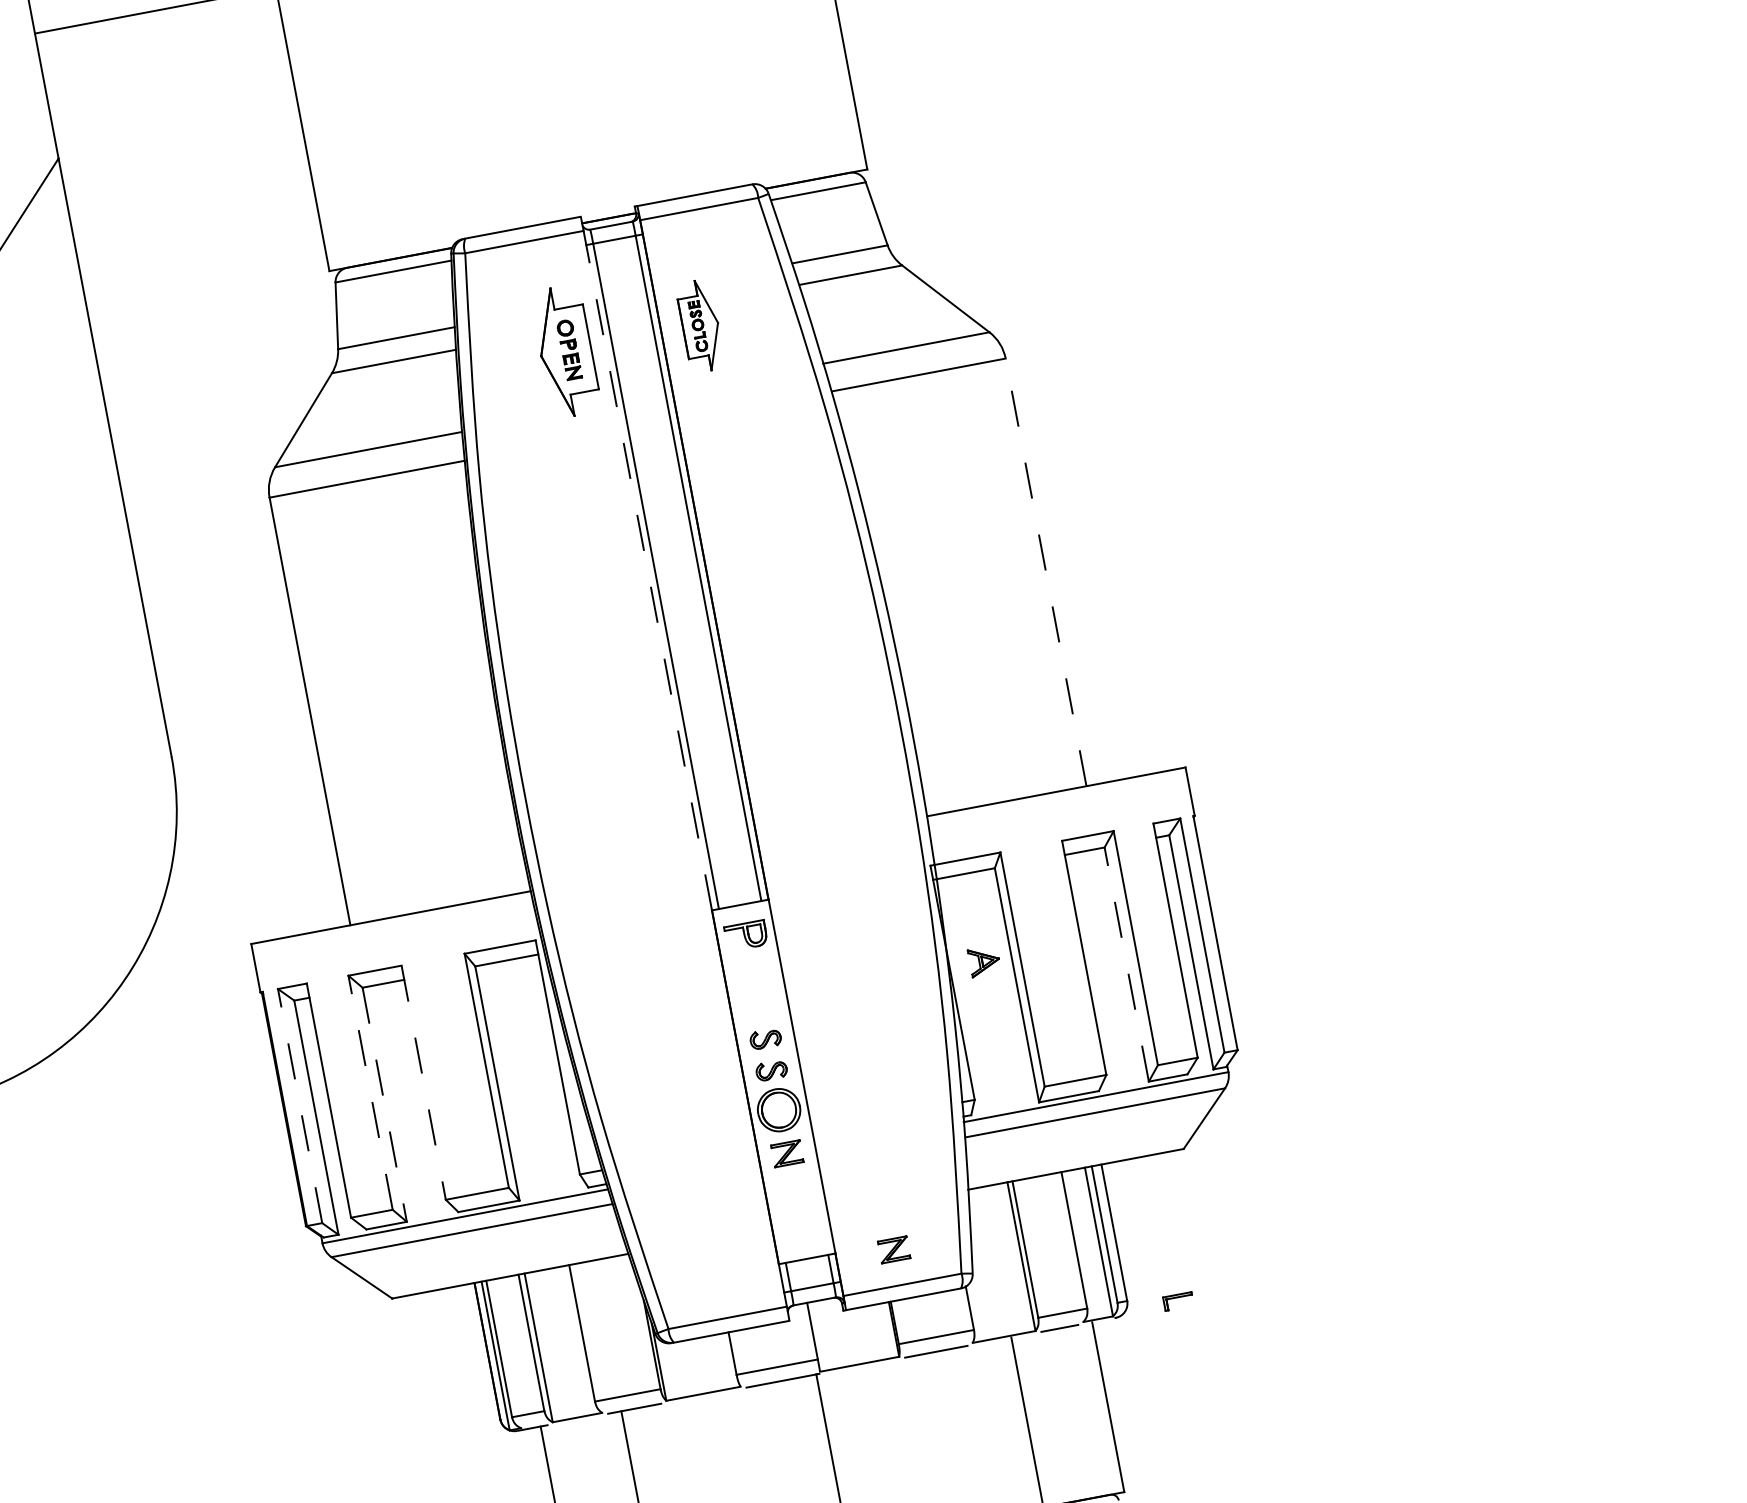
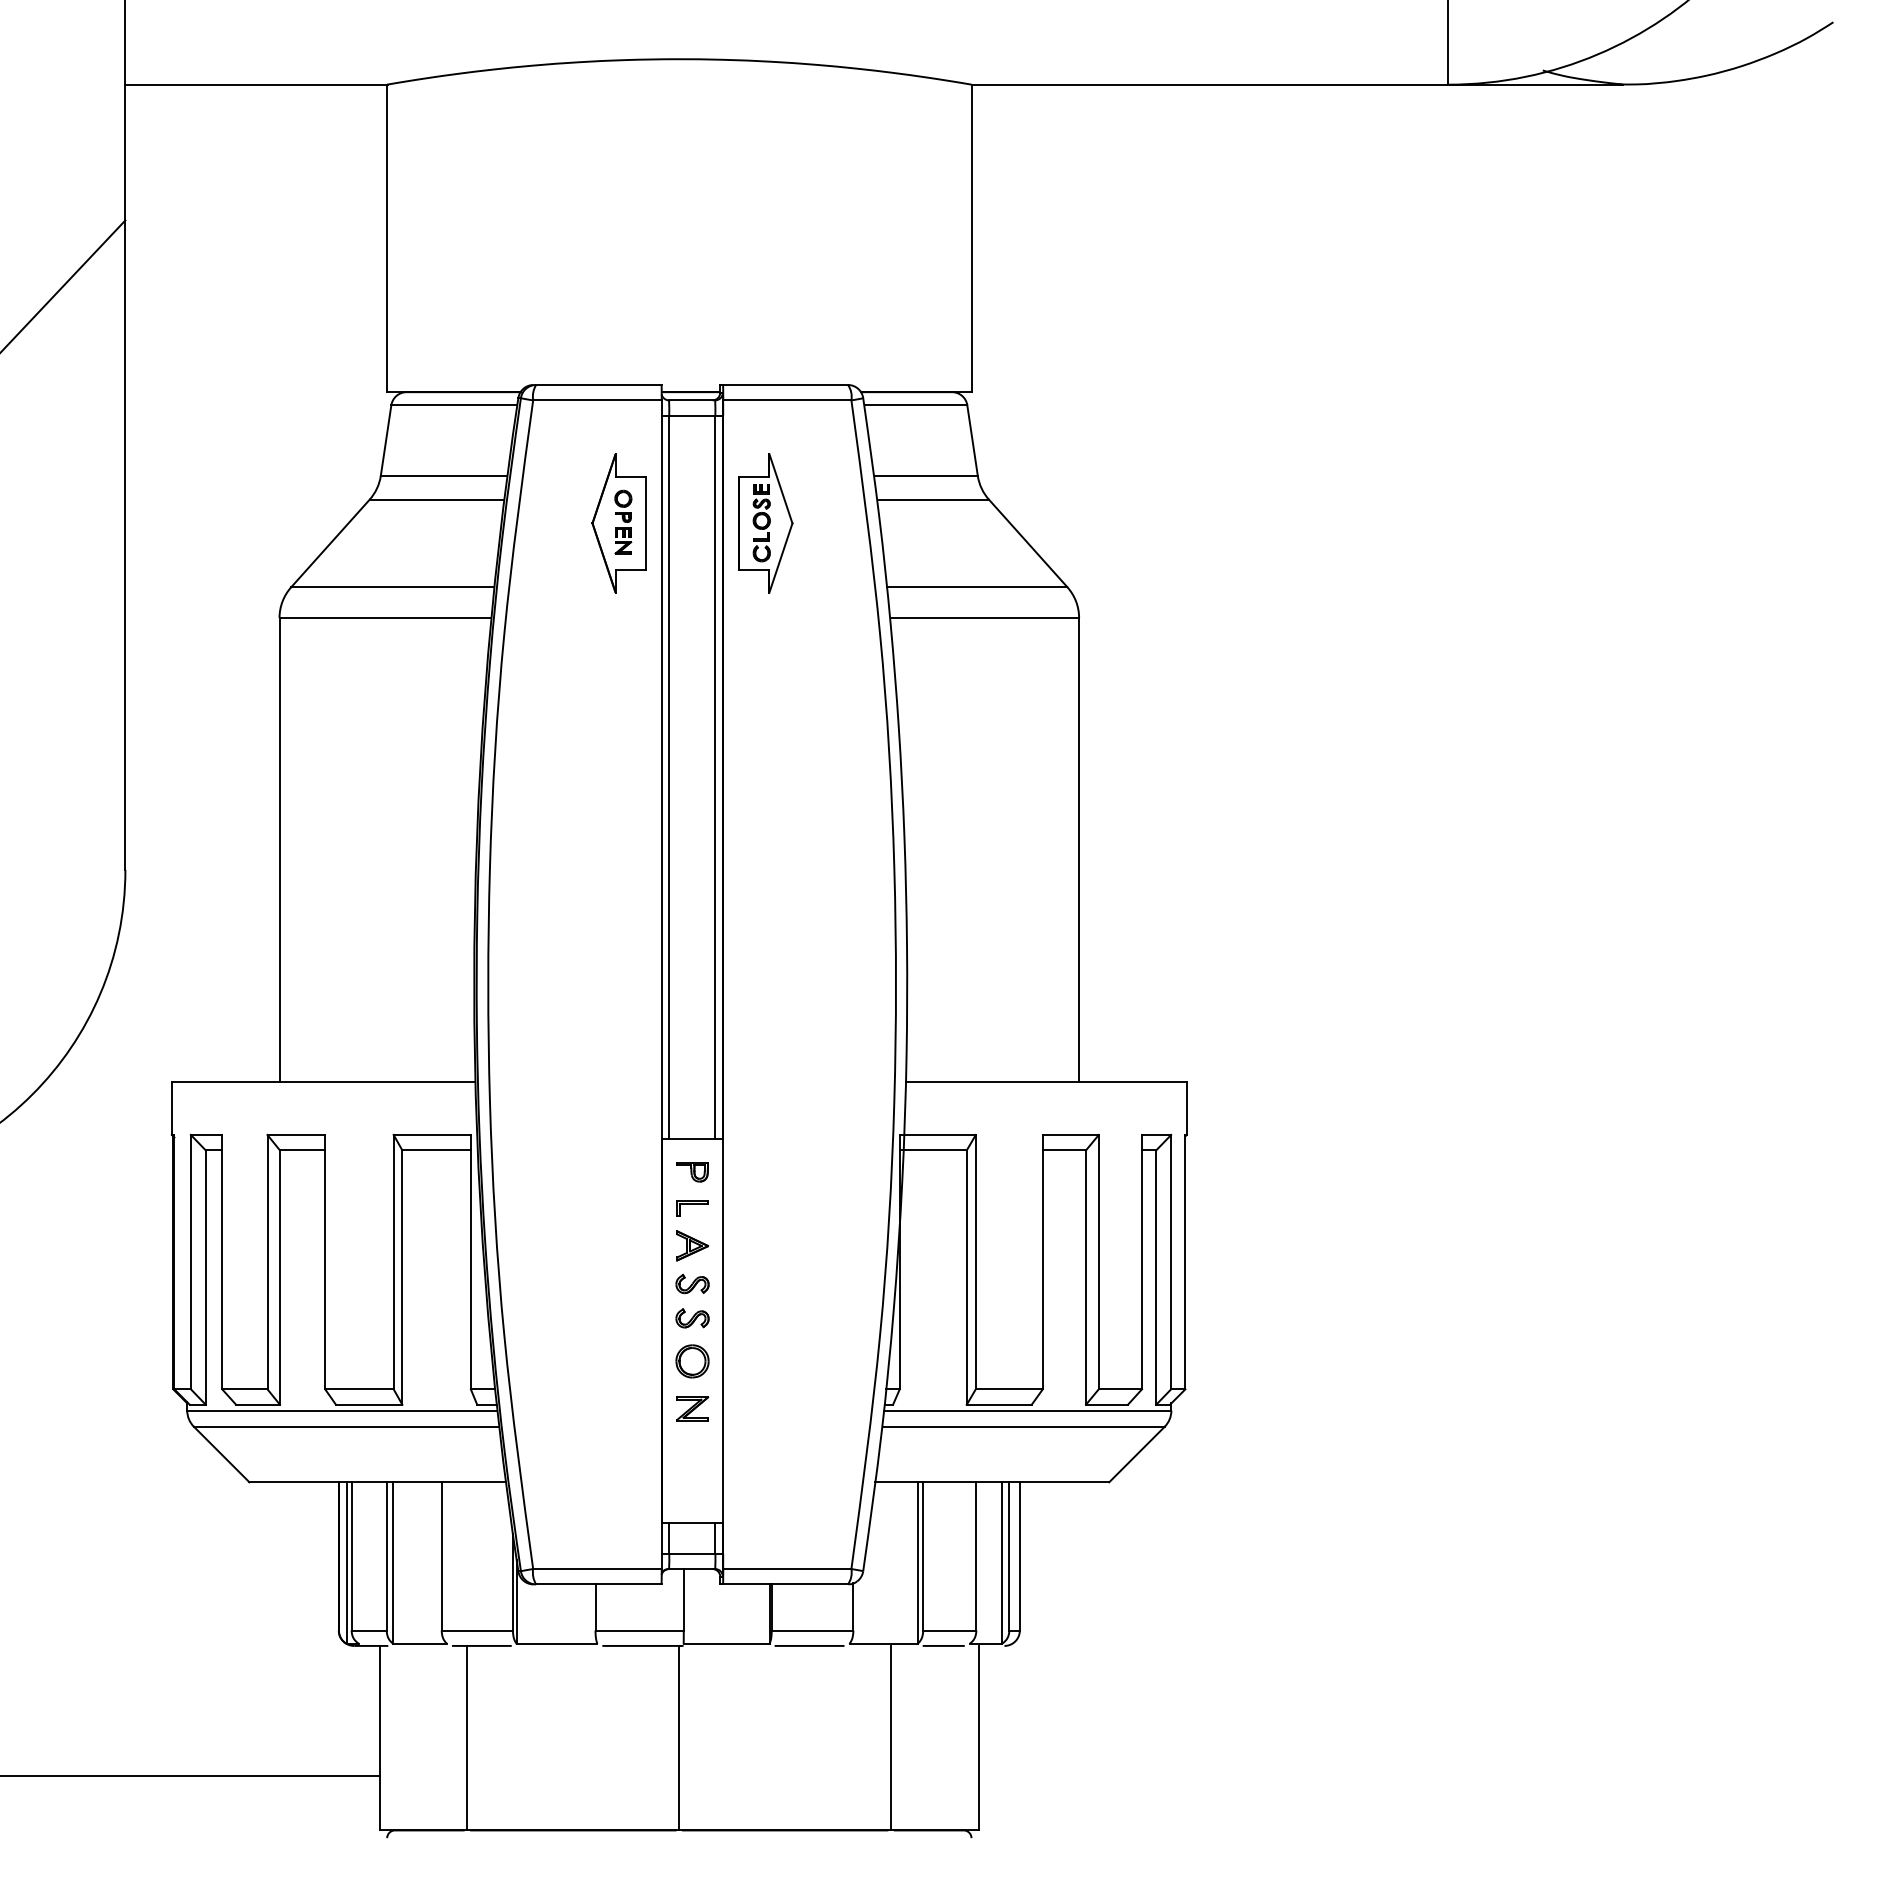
part: (700, 326) -> (765, 523), size x1.43
line: (647, 569) -> (661, 768), dashed -> solid
line: (1046, 571) -> (1079, 849), dashed -> solid
part: (746, 936) -> (692, 1172), size x0.71
part: (984, 960) -> (692, 1245), moved
line: (1127, 964) -> (1086, 1277), dashed -> solid
line: (424, 1082) -> (325, 1262), dashed -> solid
line: (370, 1092) -> (267, 1261), dashed -> solid
line: (299, 1105) -> (190, 1261), dashed -> solid
line: (384, 1105) -> (279, 1278), dashed -> solid
part: (779, 1110) -> (692, 1361), size x0.71
part: (894, 1249) -> (785, 1530), removed
part: (1178, 1301) -> (692, 1208), moved

